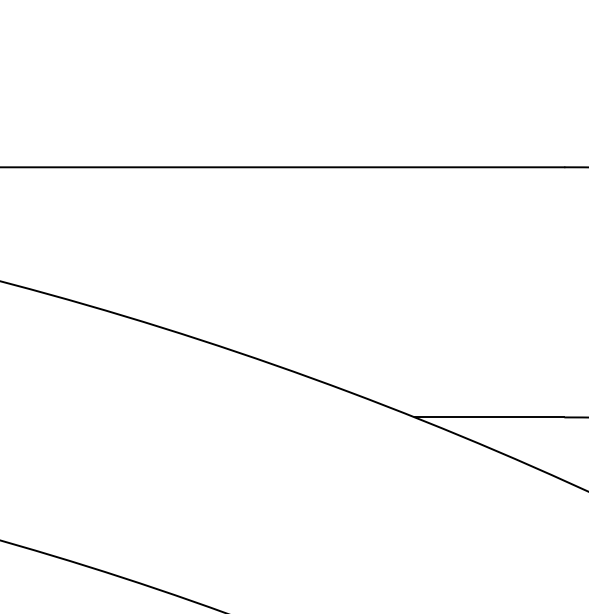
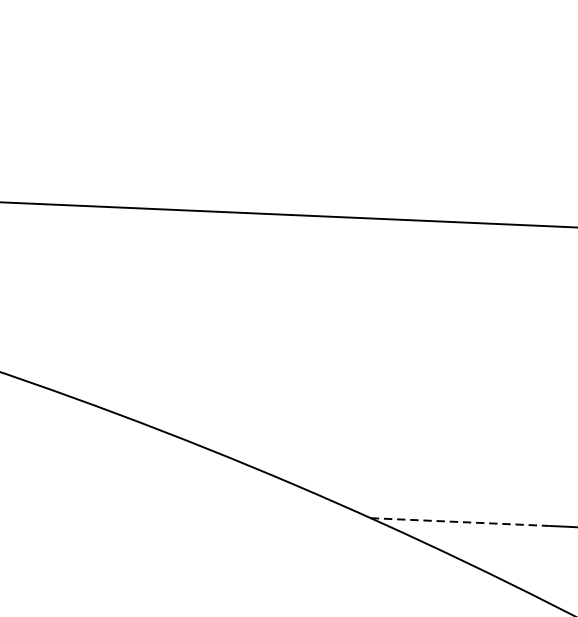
line: (489, 417) -> (459, 522), solid -> dashed

